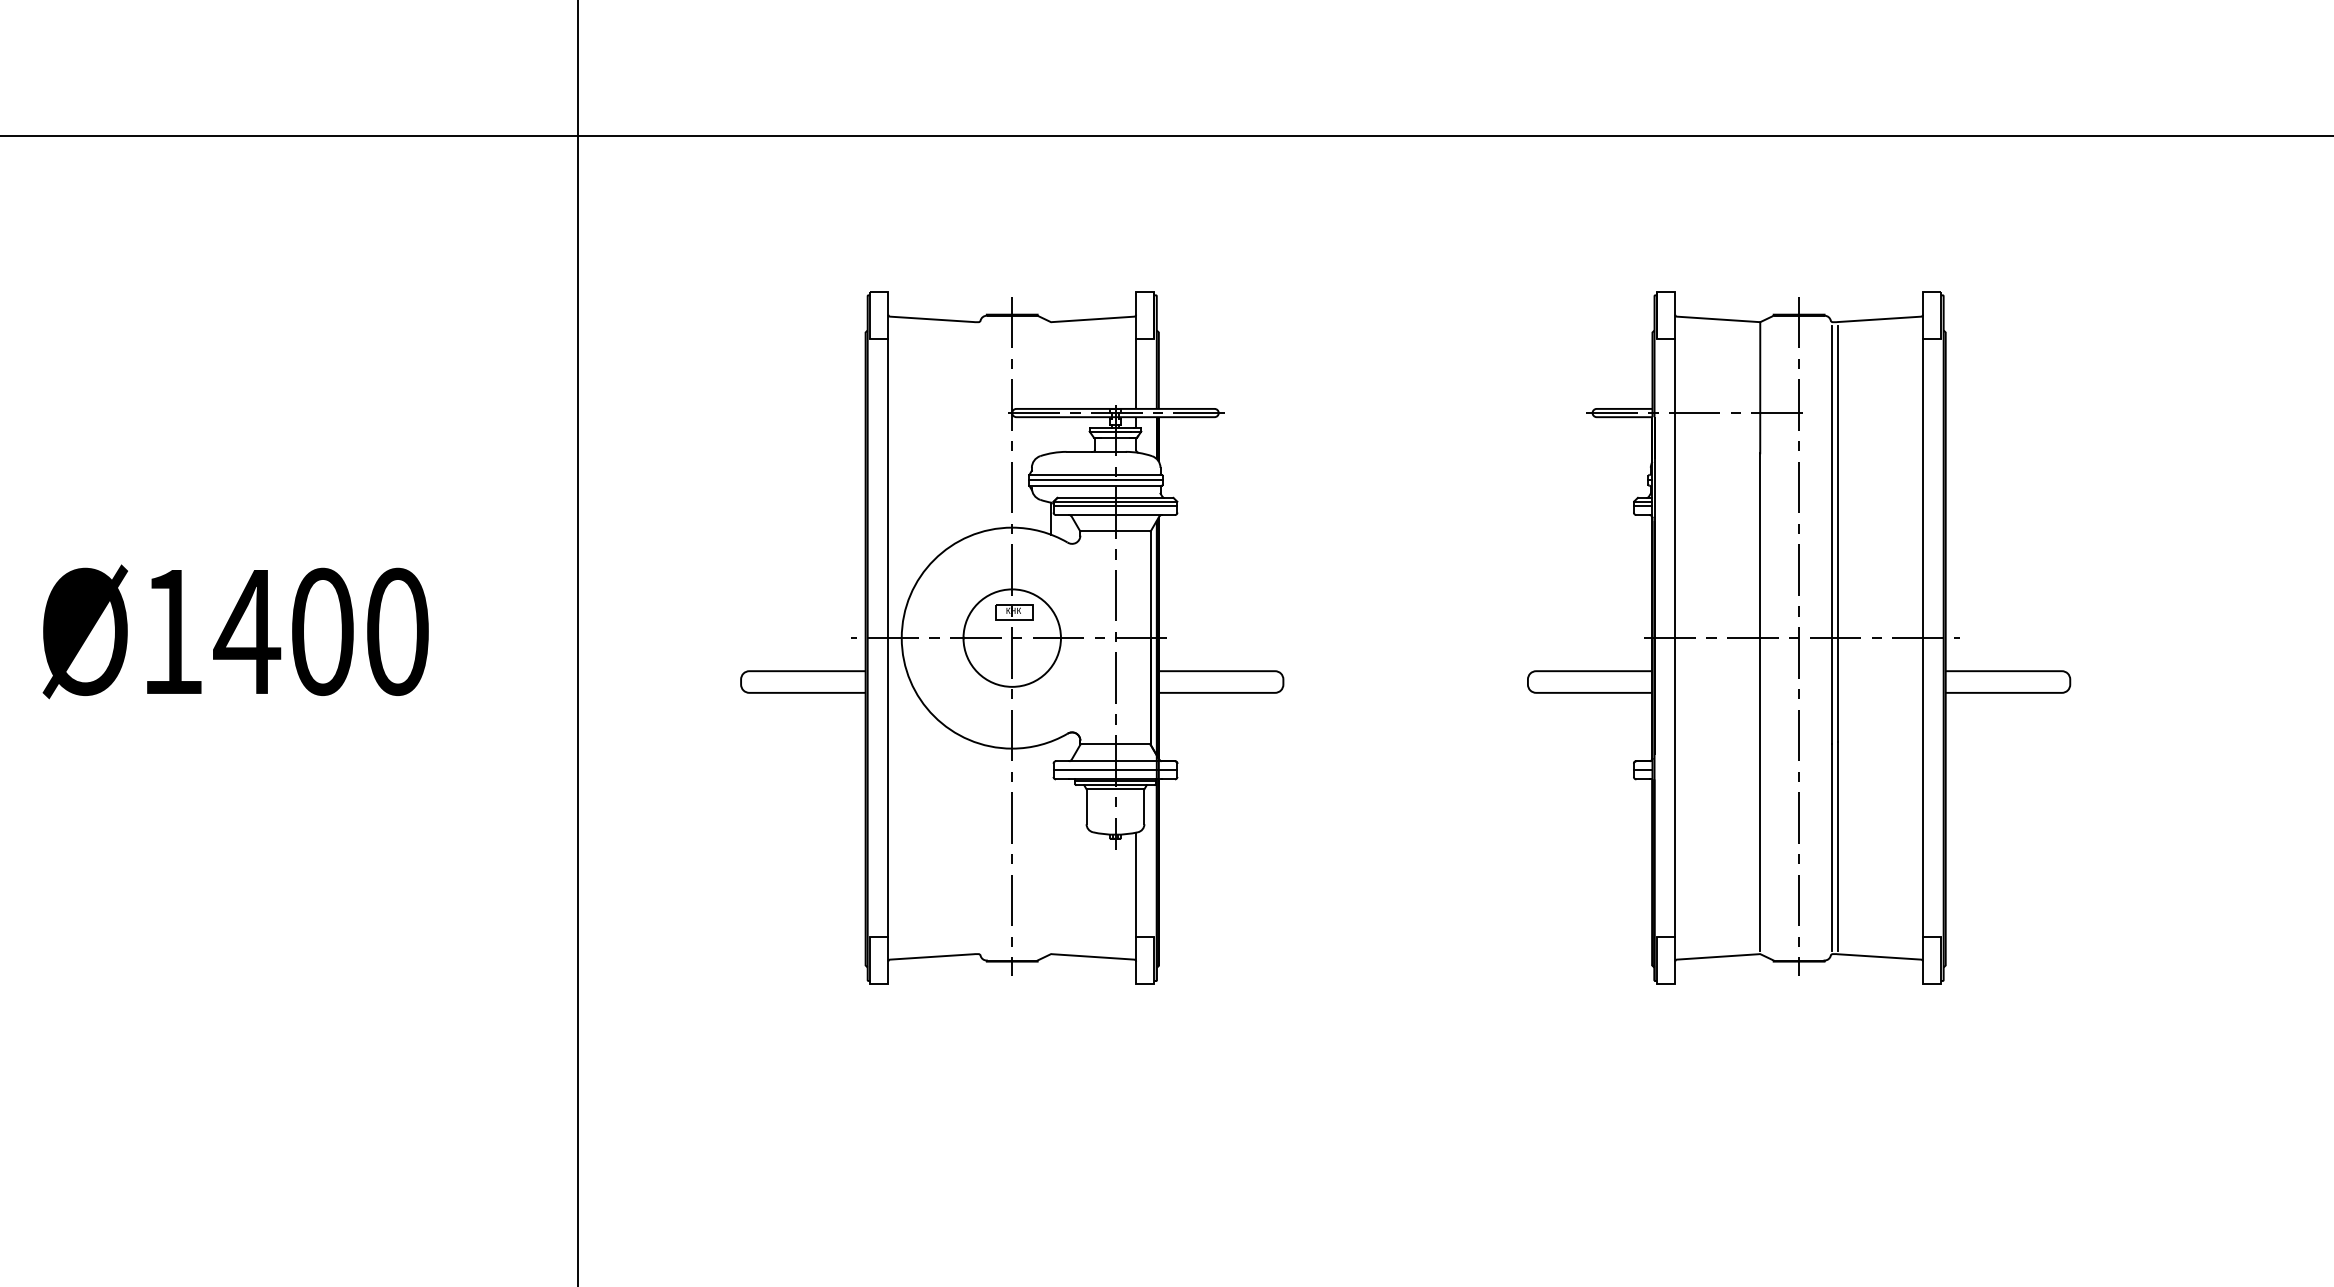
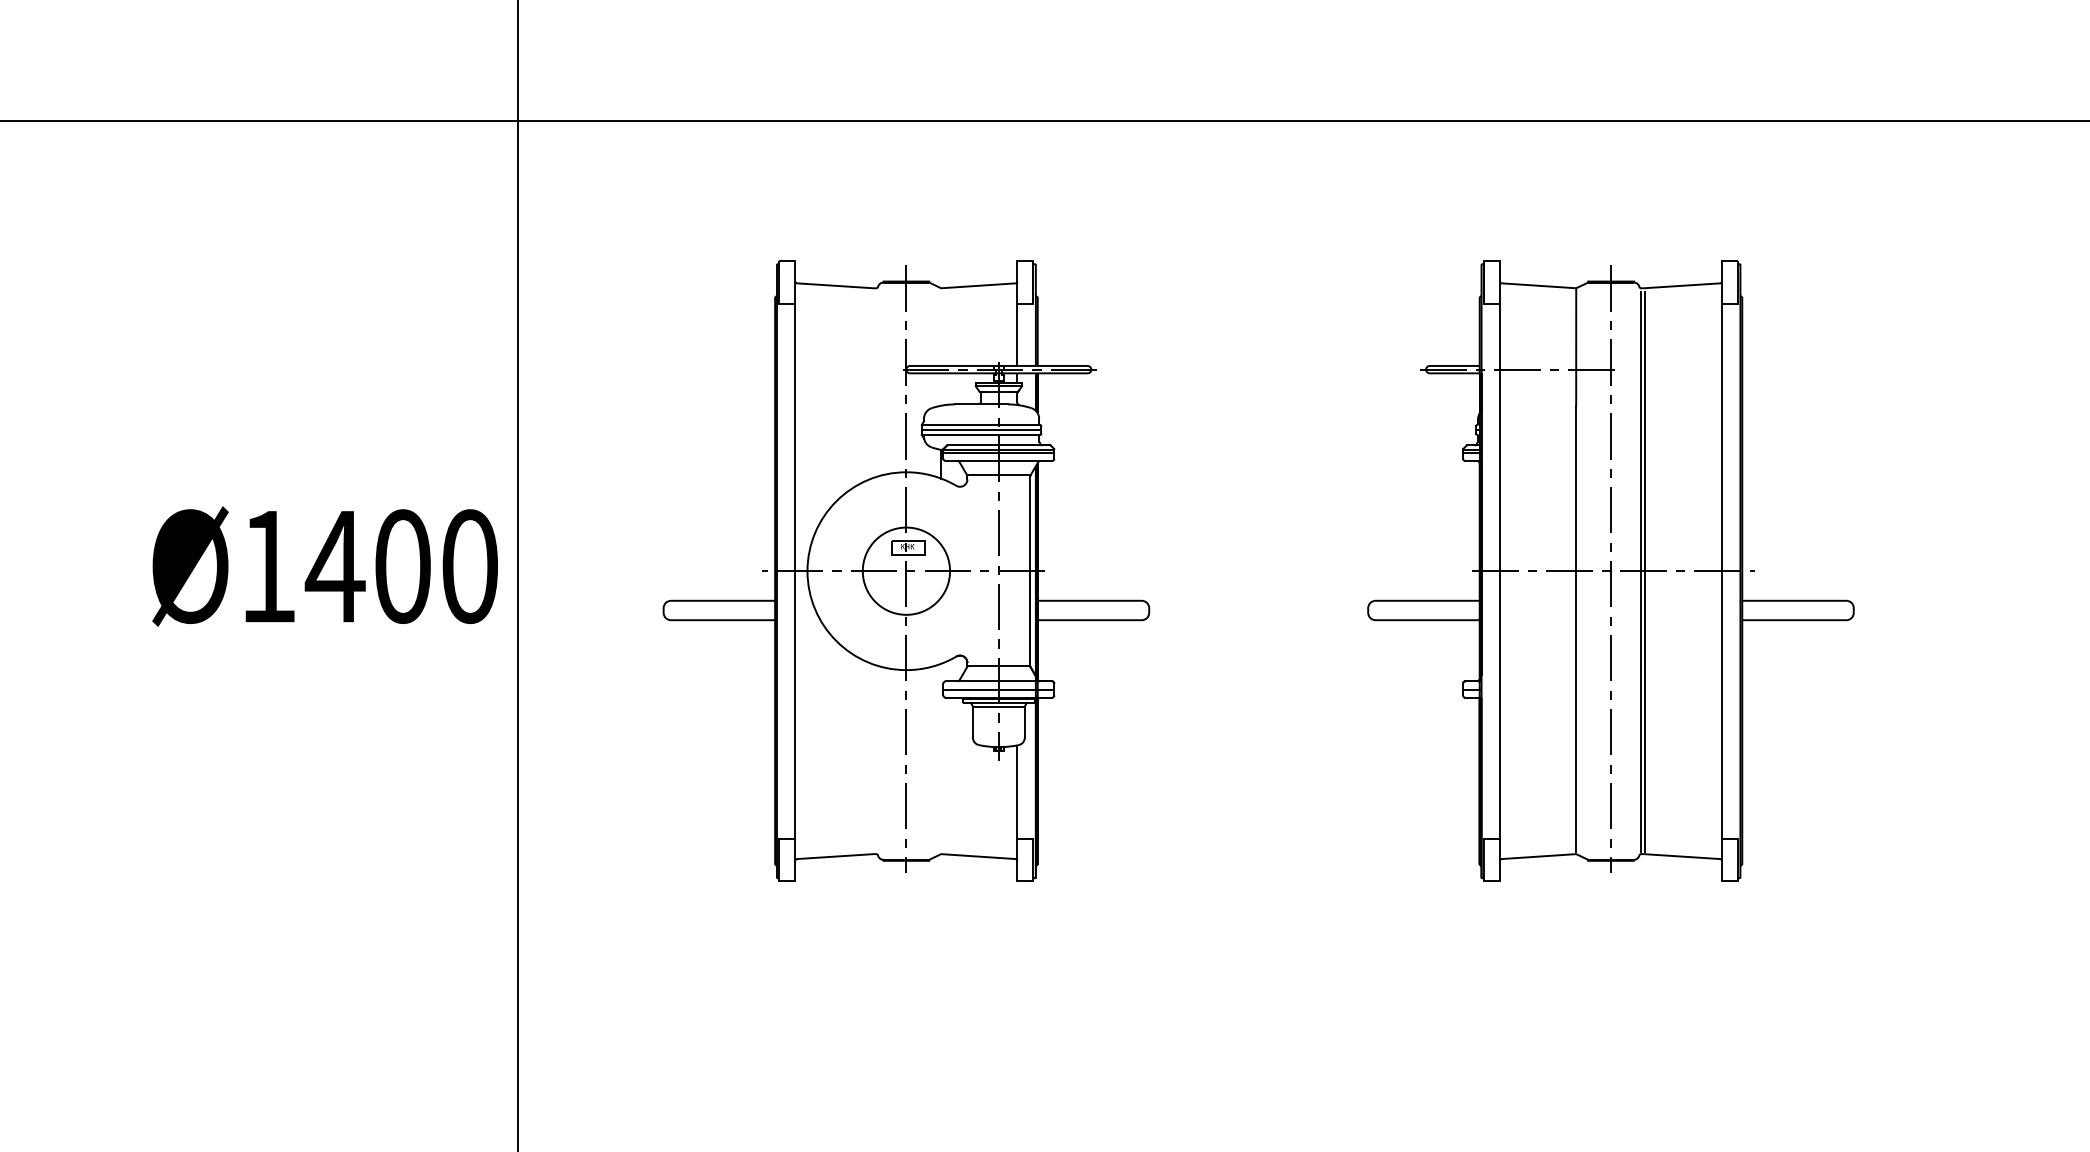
text: (235, 631) -> (324, 566), moved

